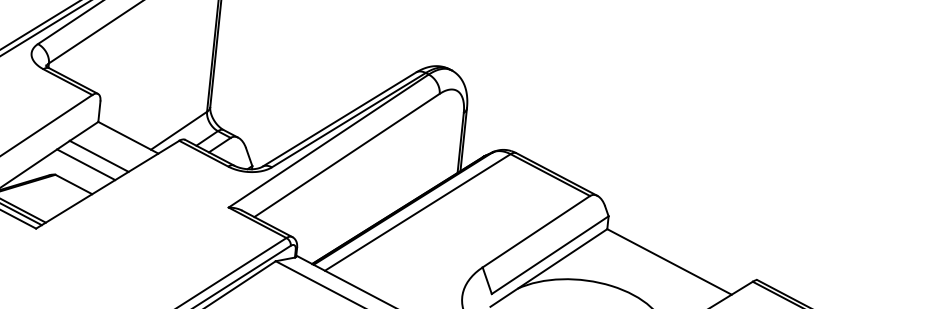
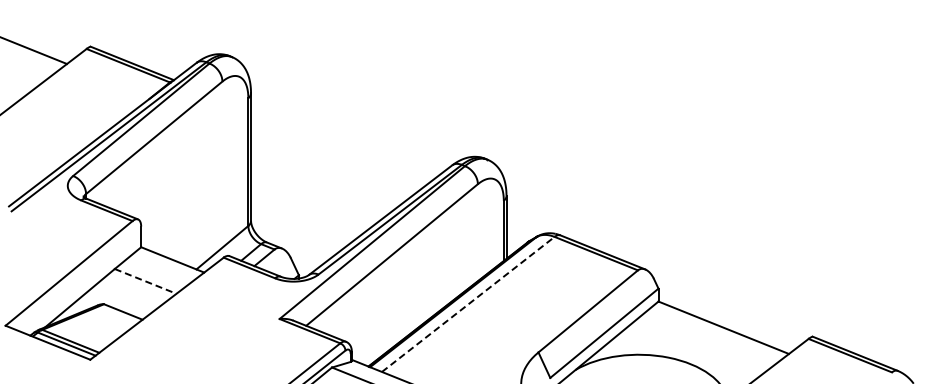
line: (100, 156) -> (146, 281), solid -> dashed
line: (86, 164) -> (133, 290), removed
line: (417, 212) -> (468, 304), solid -> dashed

